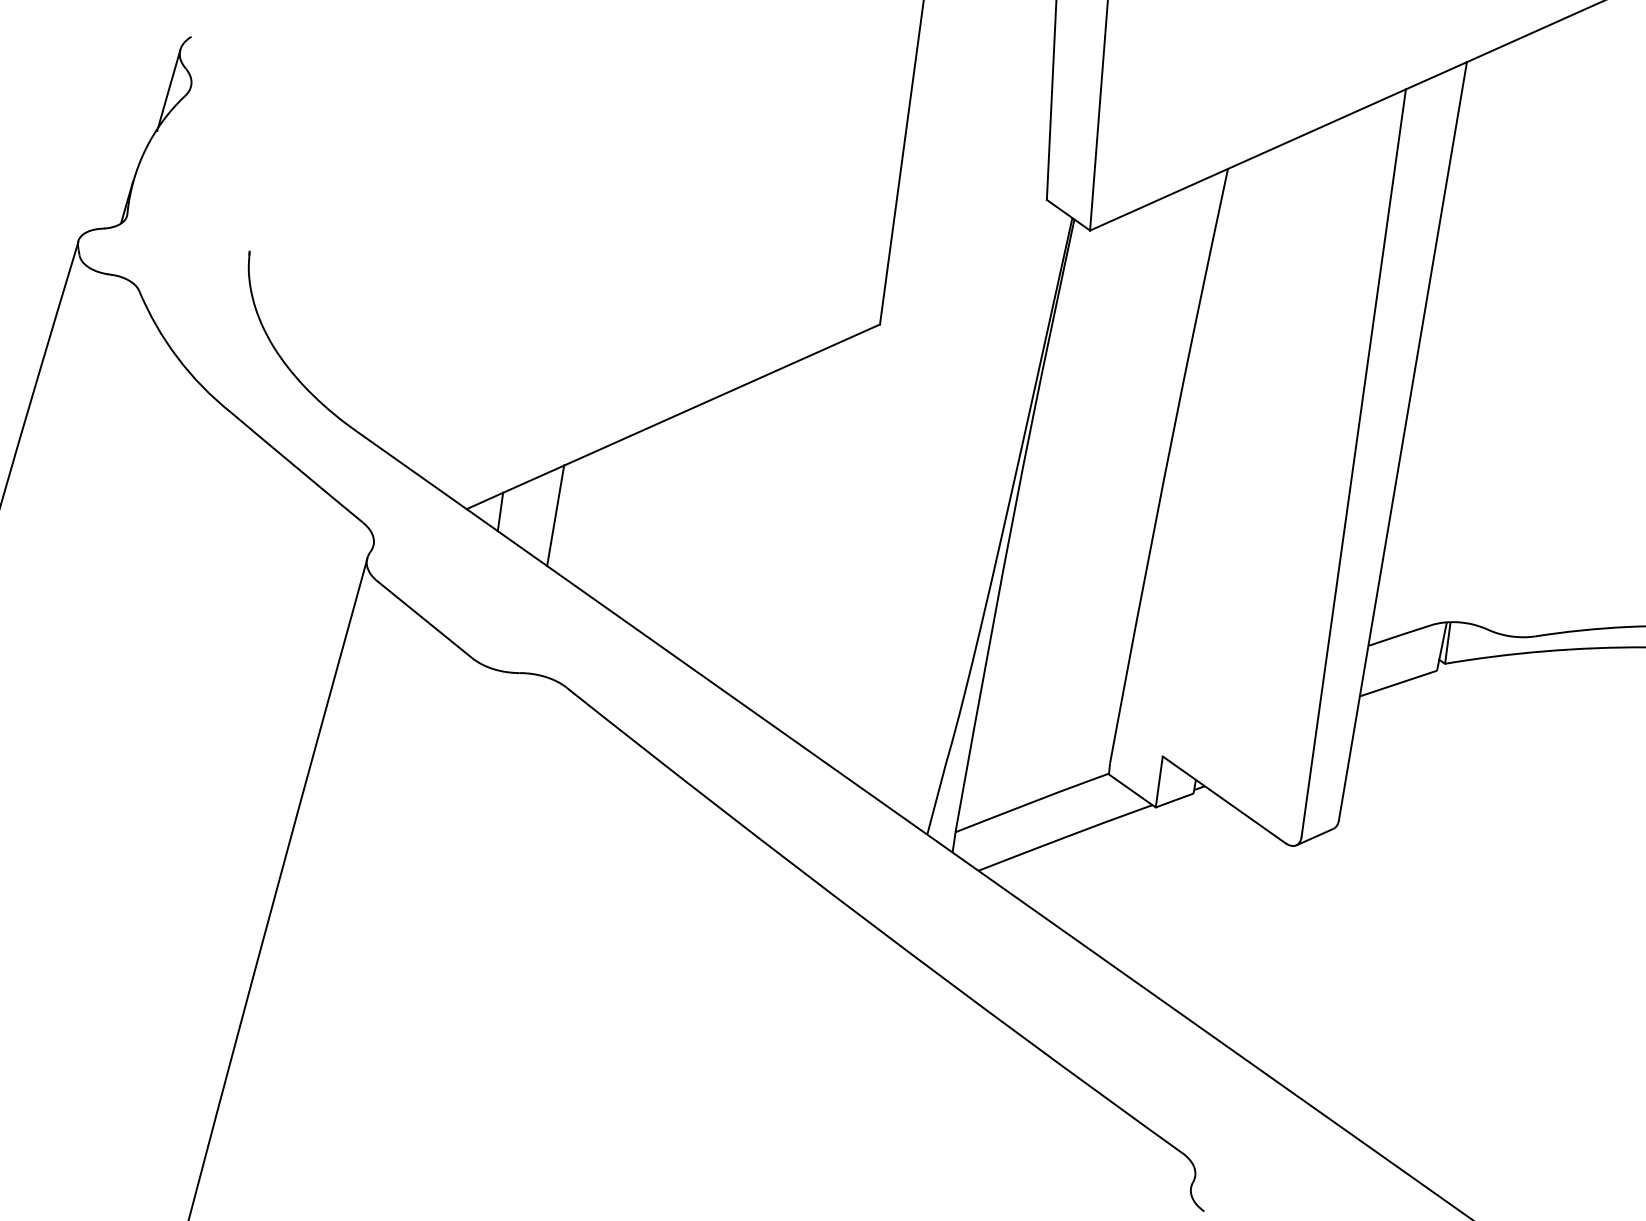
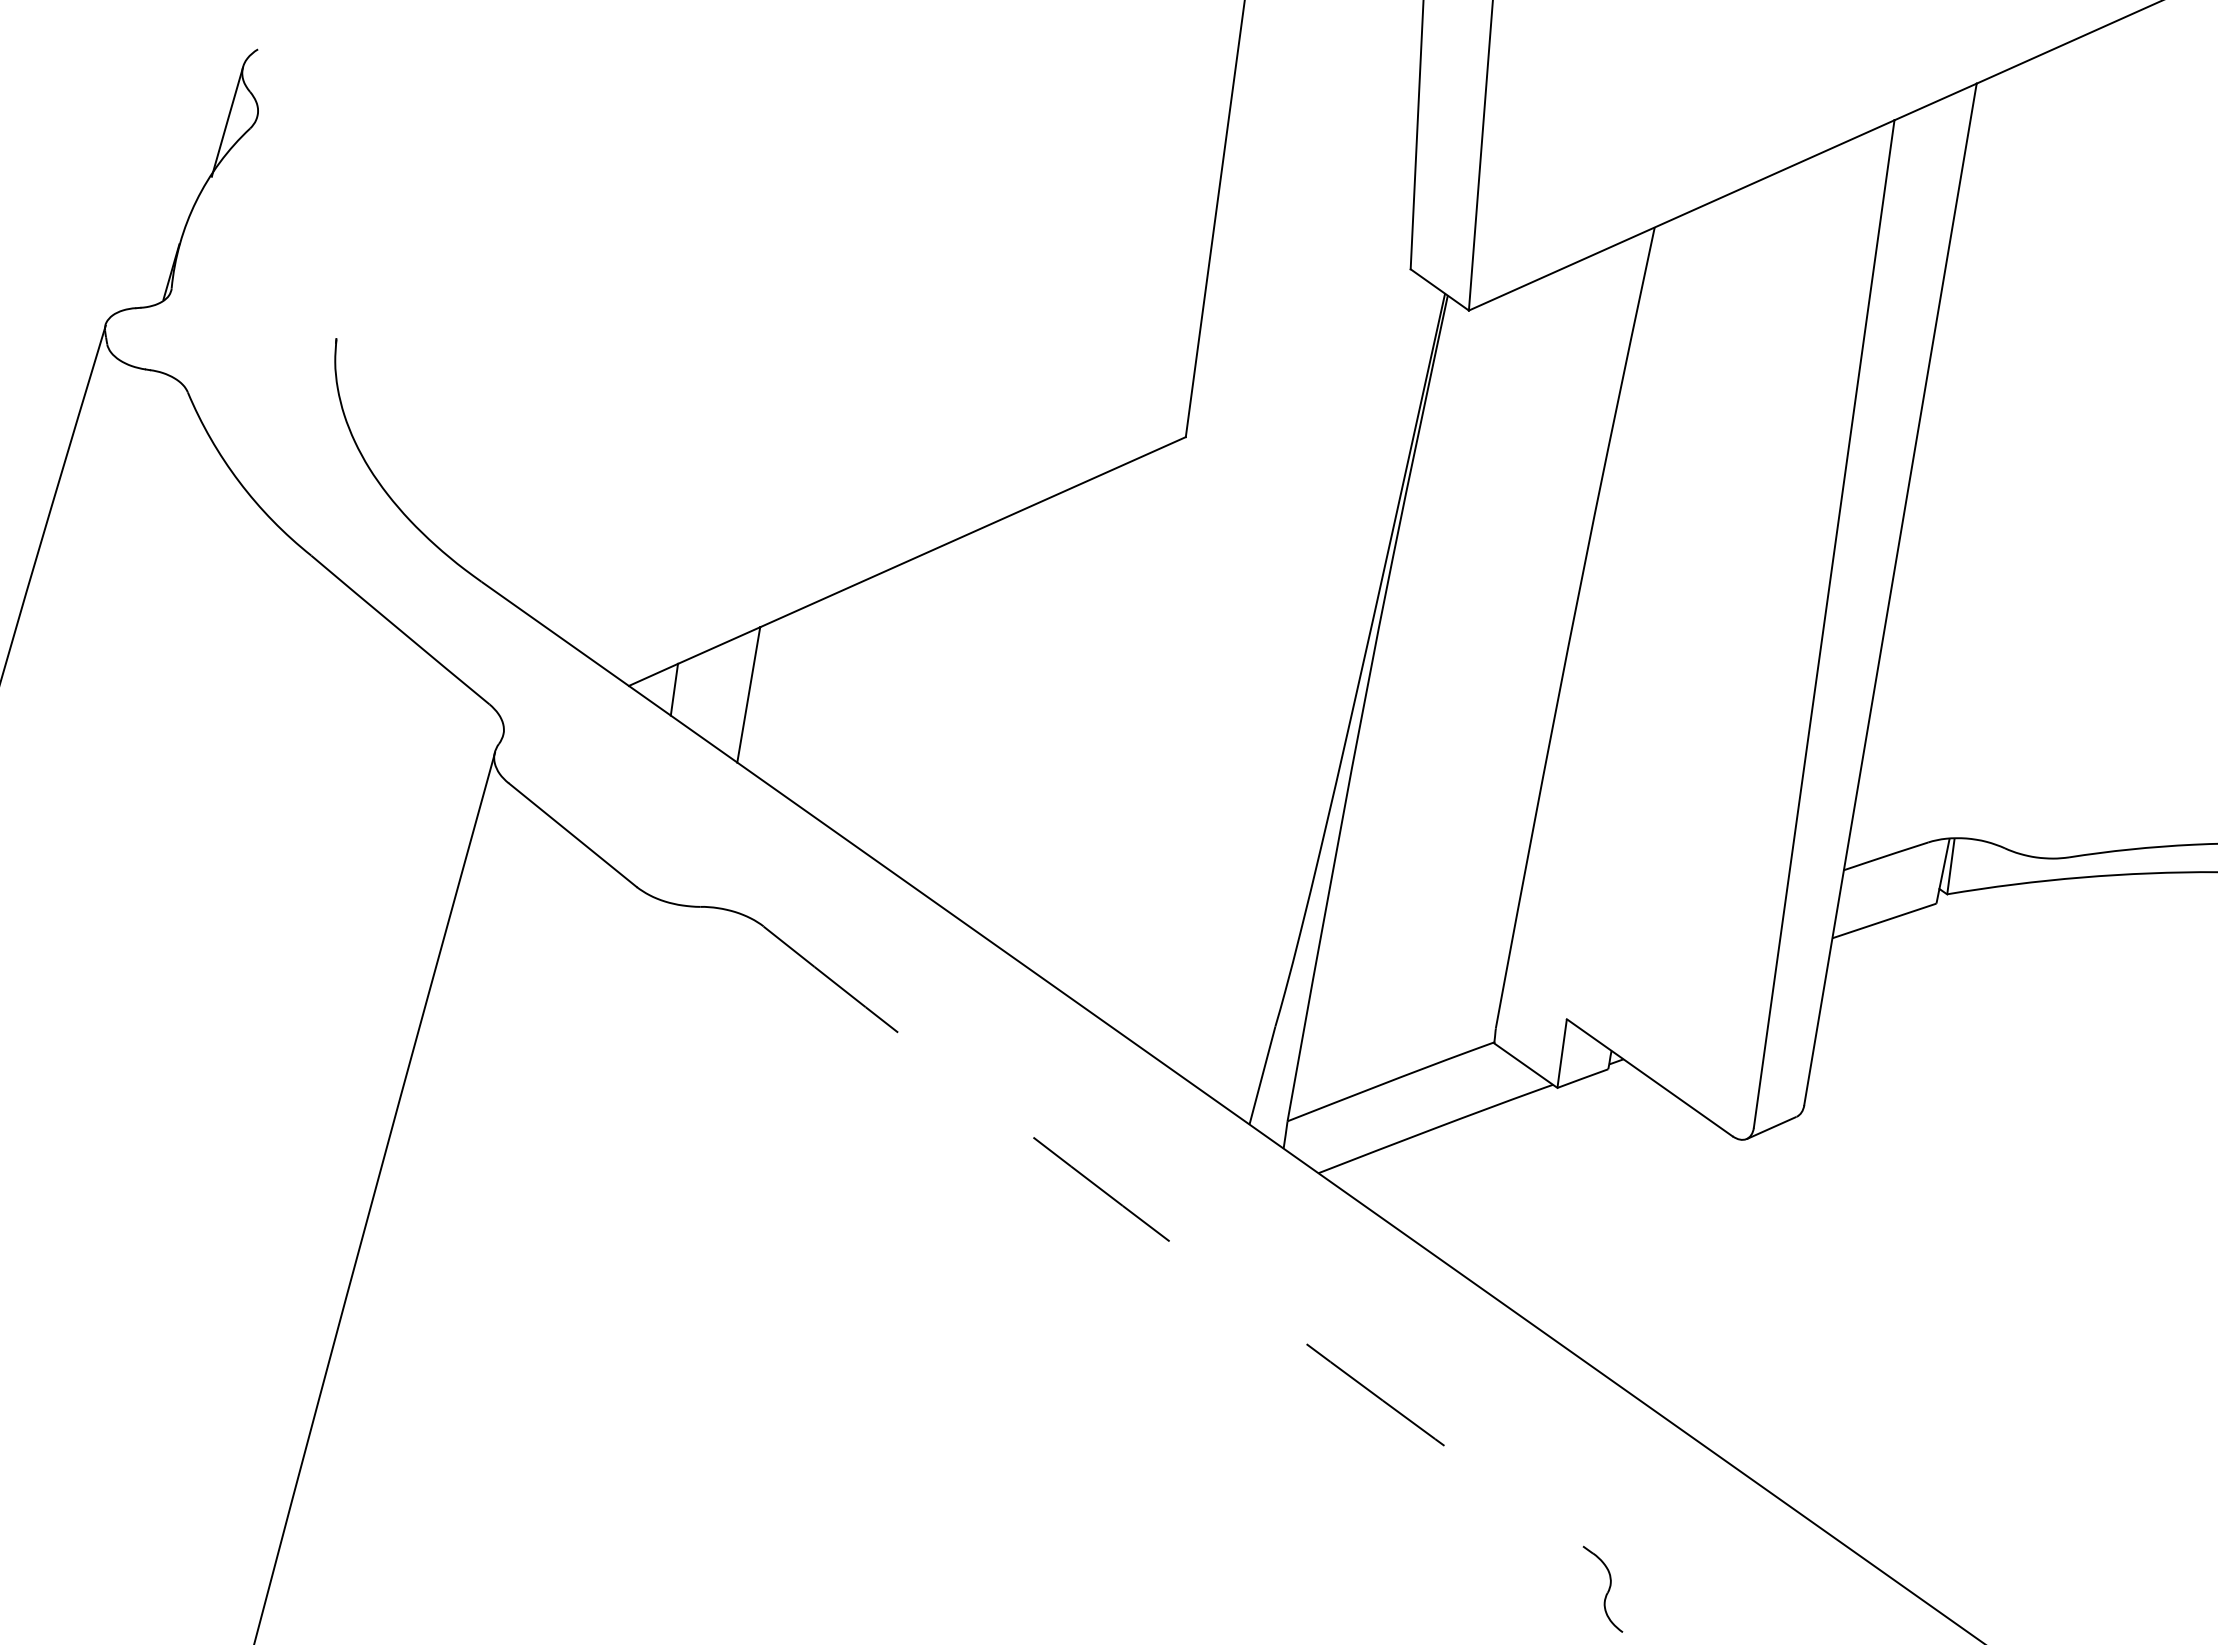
arc: (871, 924) -> (1174, 1245), solid -> dashed

